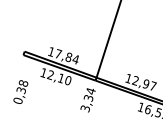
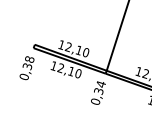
text: (66, 56) -> (76, 49), 17,84 -> 12,10
text: (20, 91) -> (26, 67), moved
text: (84, 108) -> (94, 101), 3,34 -> 0,34

